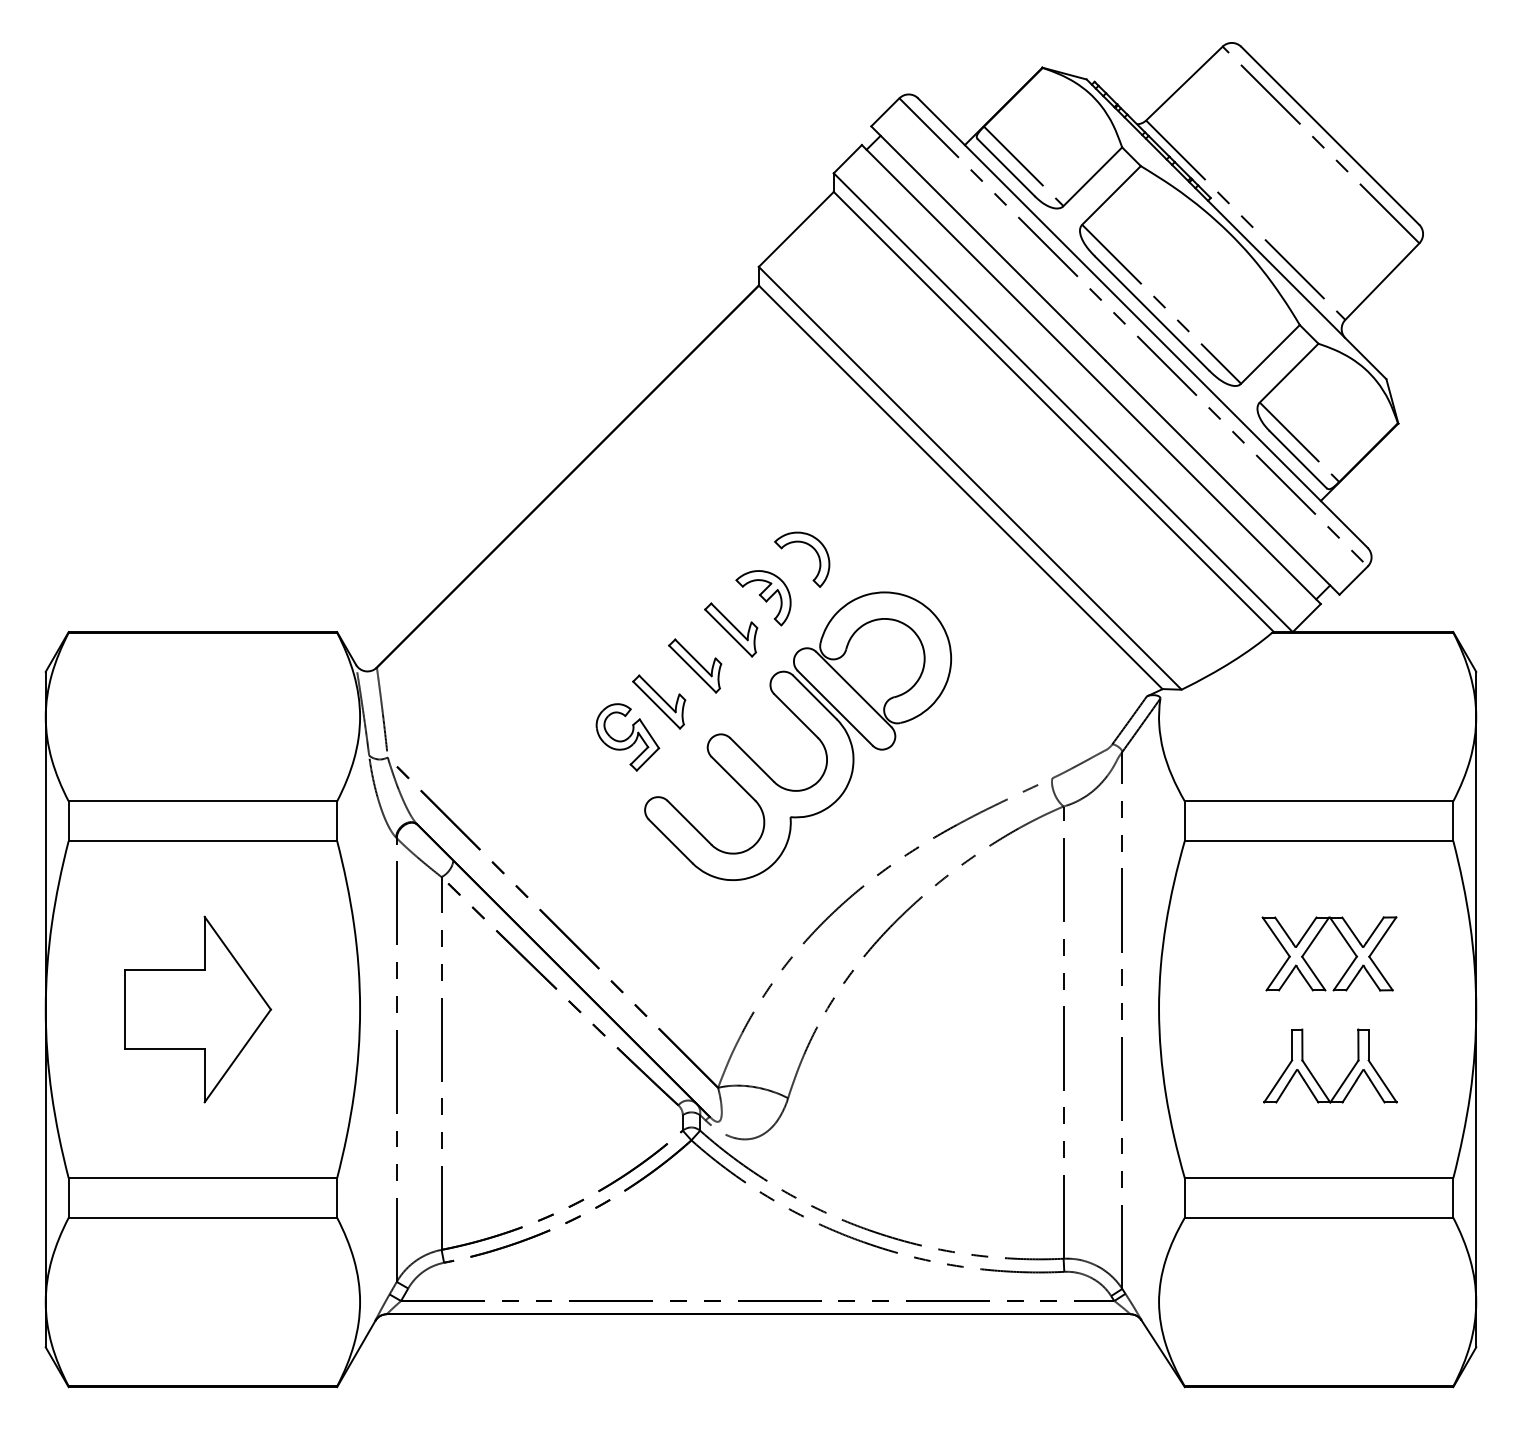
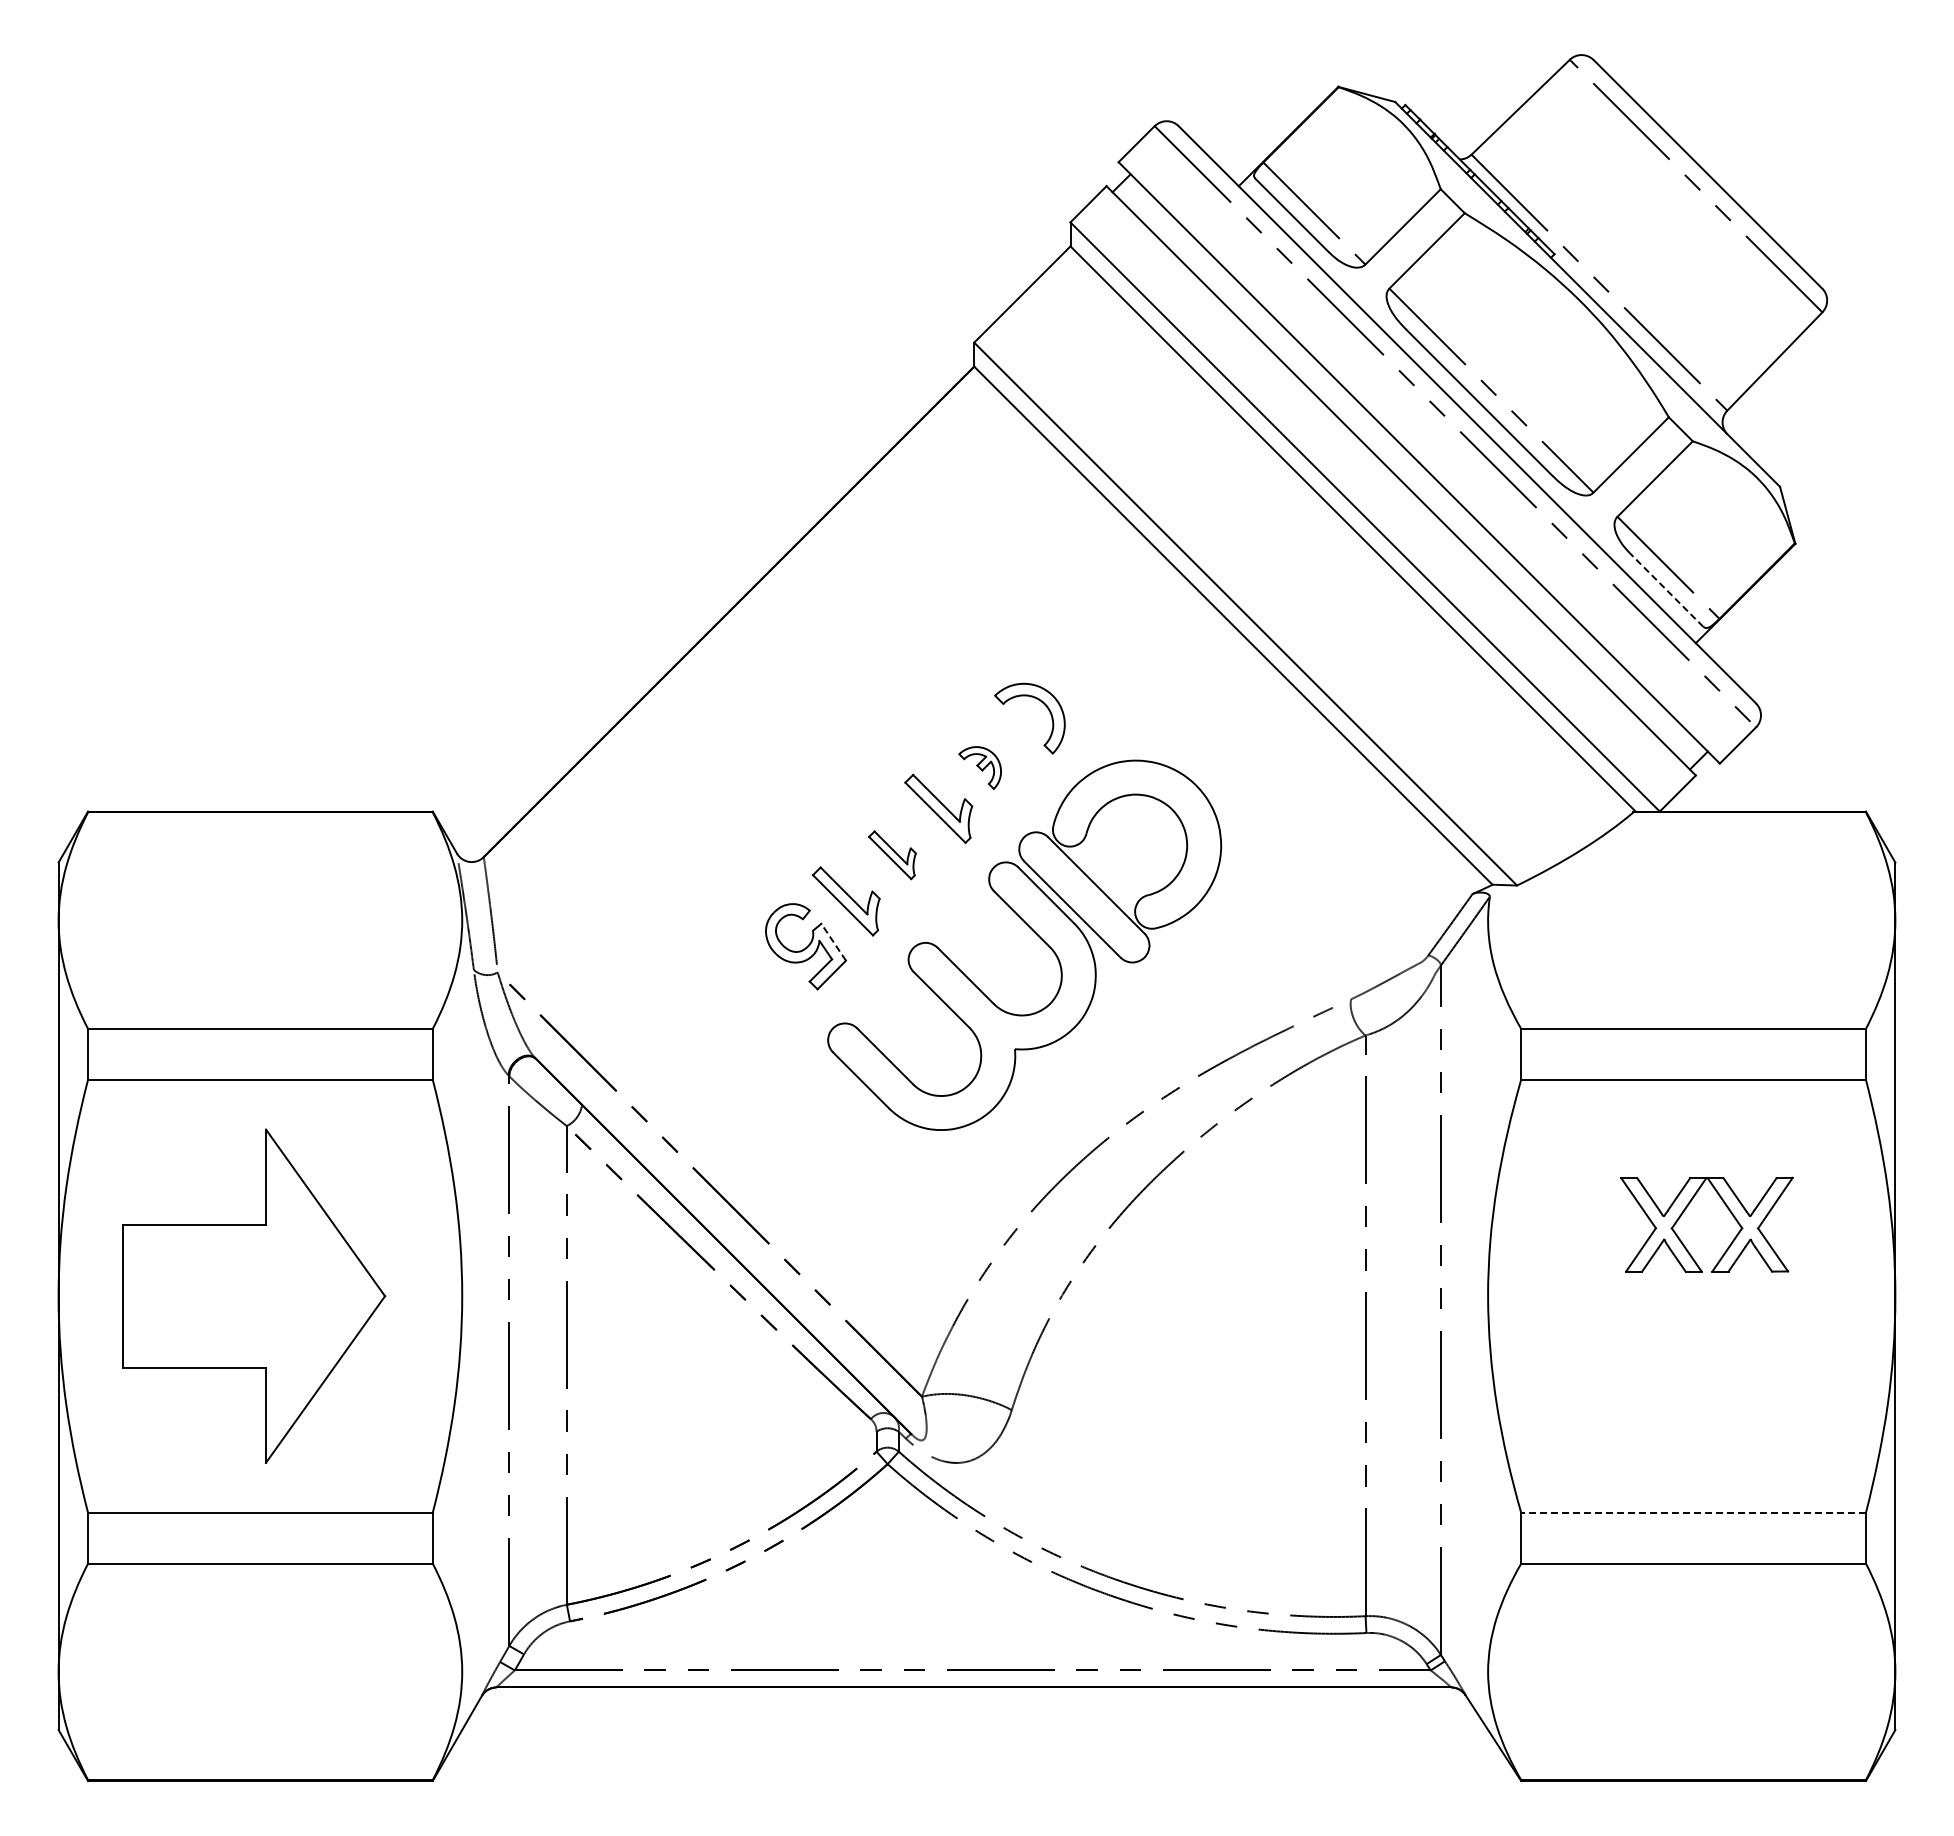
line: (1297, 459) -> (1666, 590), solid -> dashed
part: (762, 597) -> (979, 767), size x0.6
part: (695, 666) -> (892, 855), size x0.7
line: (649, 733) -> (833, 941), solid -> dashed
part: (198, 1009) -> (254, 1296), size x1.4
part: (1347, 1075) -> (1729, 1381), removed
line: (1319, 1177) -> (1693, 1512), solid -> dashed

